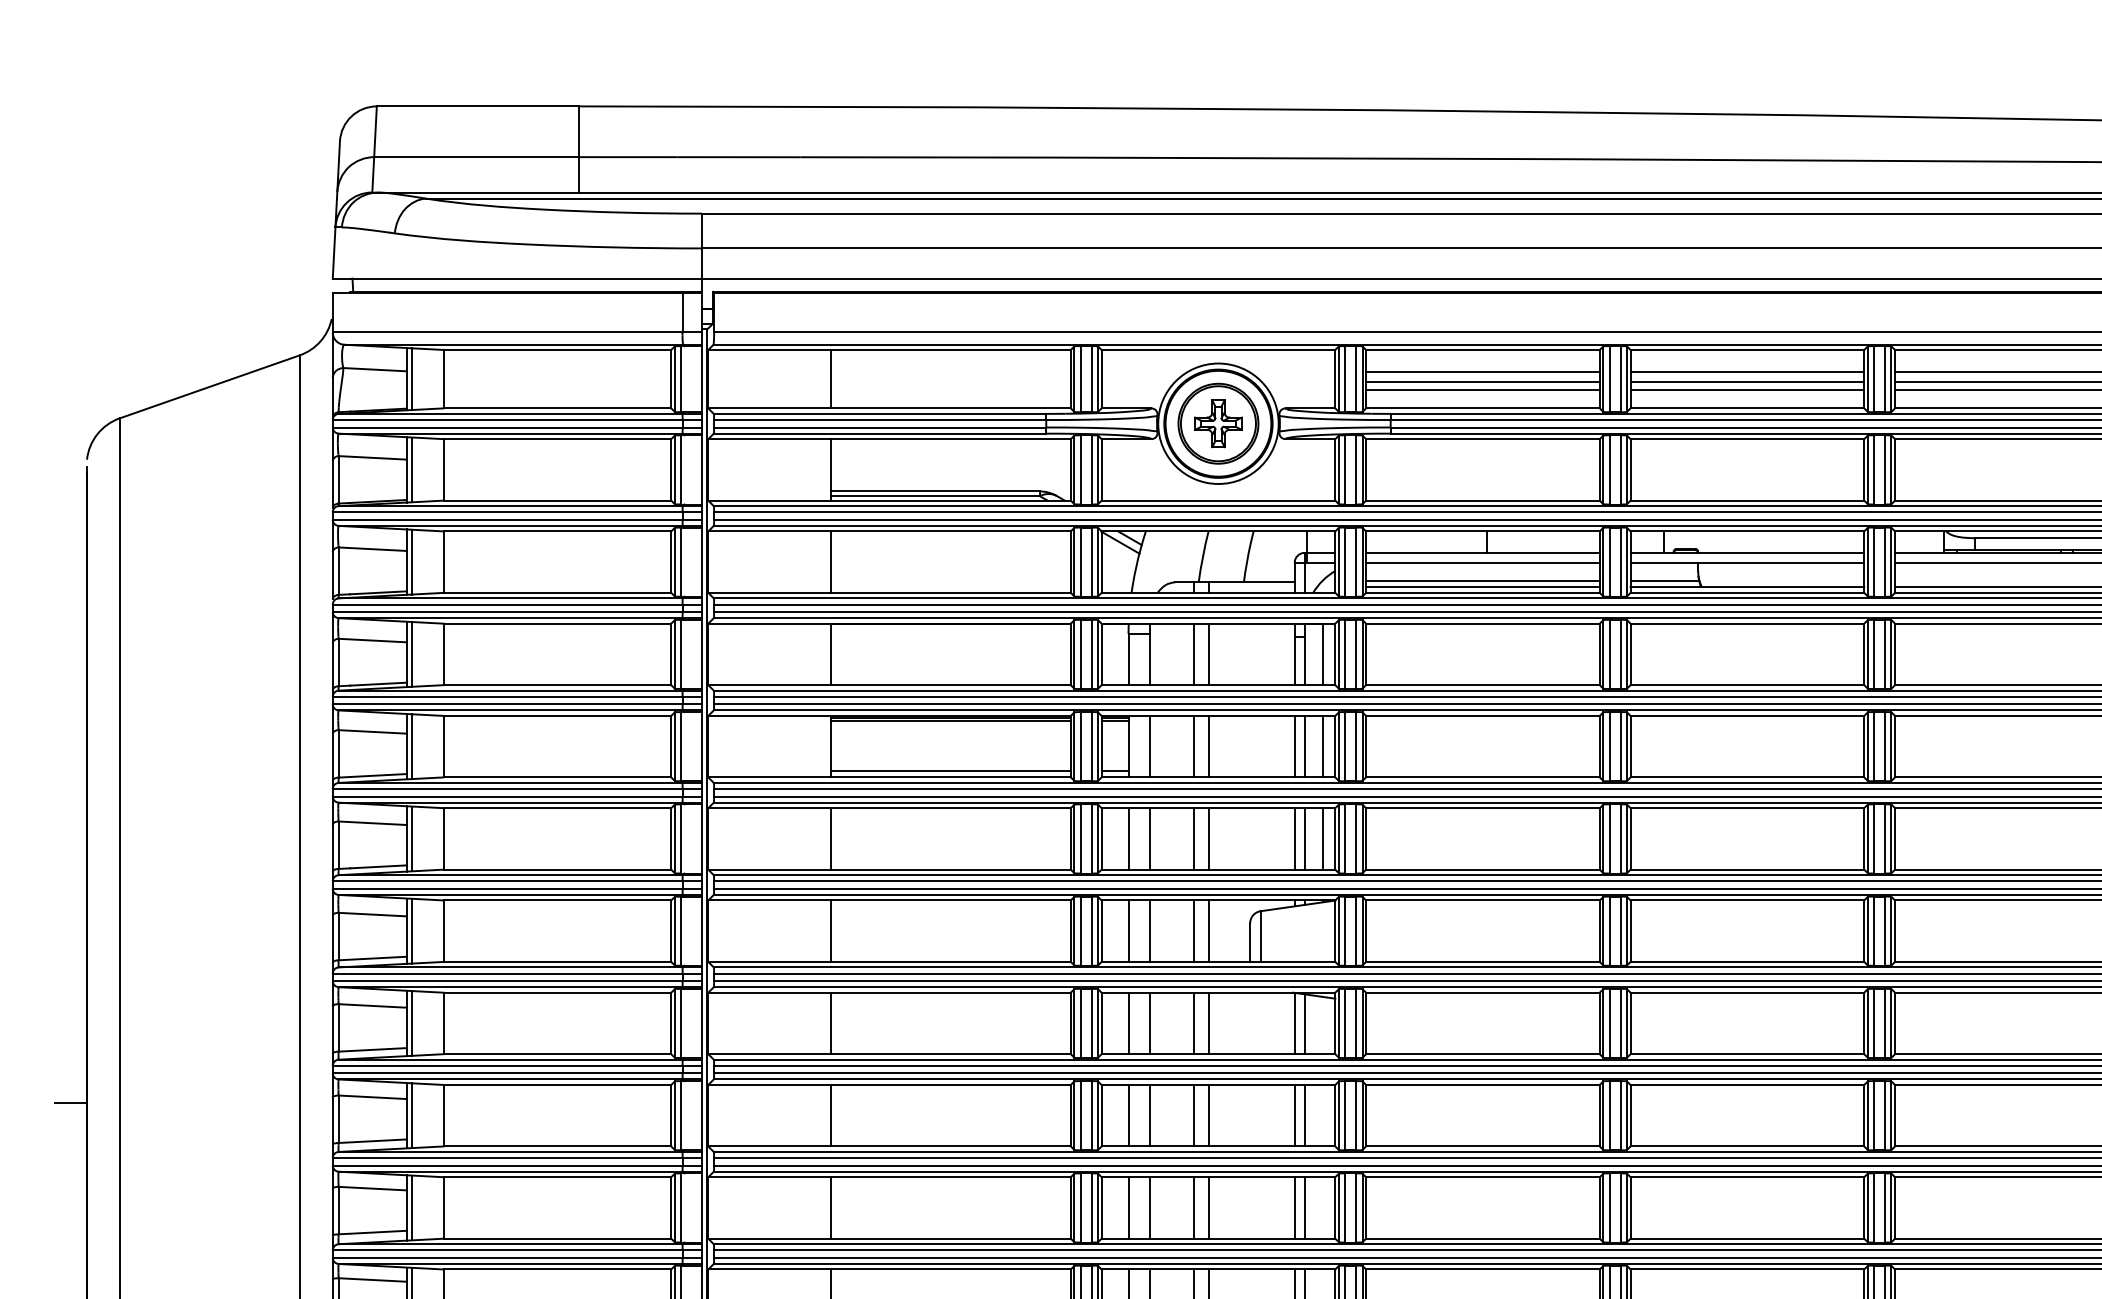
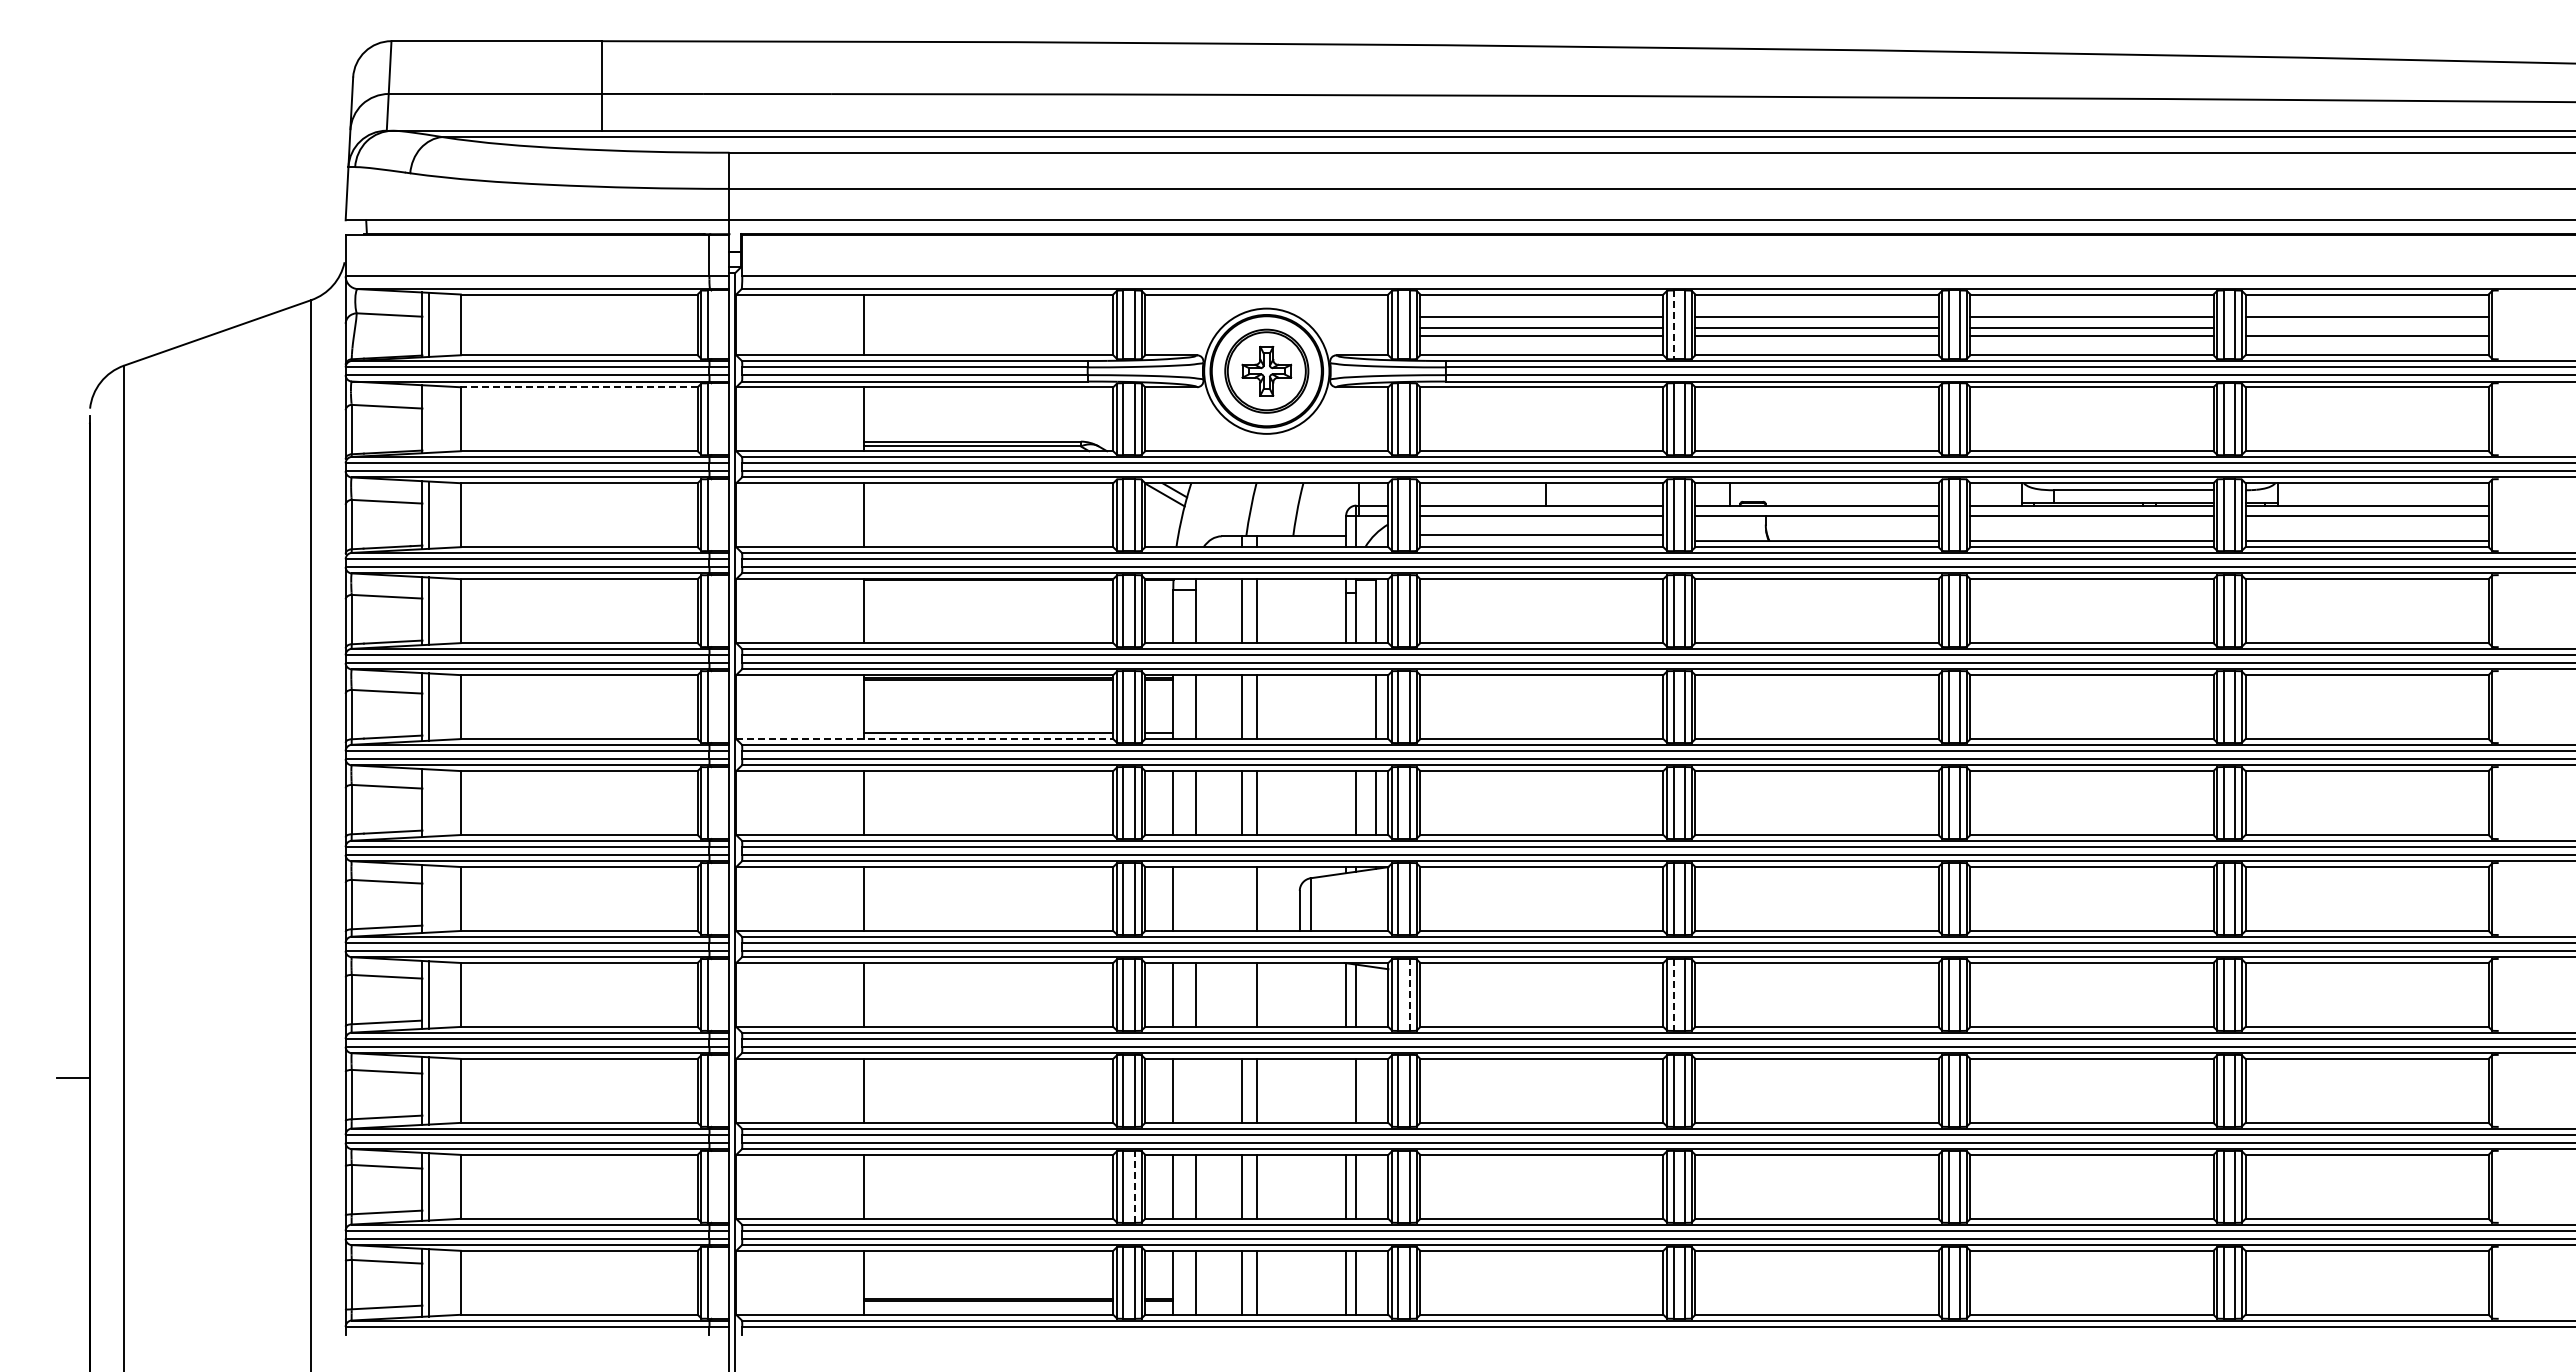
line: (1609, 379) -> (1673, 325), solid -> dashed
line: (556, 439) -> (578, 387), solid -> dashed
line: (412, 469) -> (428, 418), removed
line: (1664, 581) -> (1730, 535), removed
line: (1482, 587) -> (1541, 541), removed
line: (1295, 747) -> (1346, 707), removed
line: (1304, 747) -> (1356, 707), removed
line: (889, 777) -> (924, 739), solid -> dashed
line: (412, 838) -> (428, 802), removed
line: (1295, 839) -> (1346, 803), removed
line: (412, 930) -> (428, 898), removed
line: (1149, 930) -> (1195, 898), removed
line: (1194, 930) -> (1241, 898), removed
line: (1194, 1023) -> (1241, 994), removed
line: (1356, 1023) -> (1410, 994), solid -> dashed
line: (1609, 1023) -> (1673, 995), solid -> dashed
line: (1149, 1115) -> (1195, 1090), removed
line: (1295, 1115) -> (1346, 1090), removed
line: (1092, 1207) -> (1135, 1186), solid -> dashed

